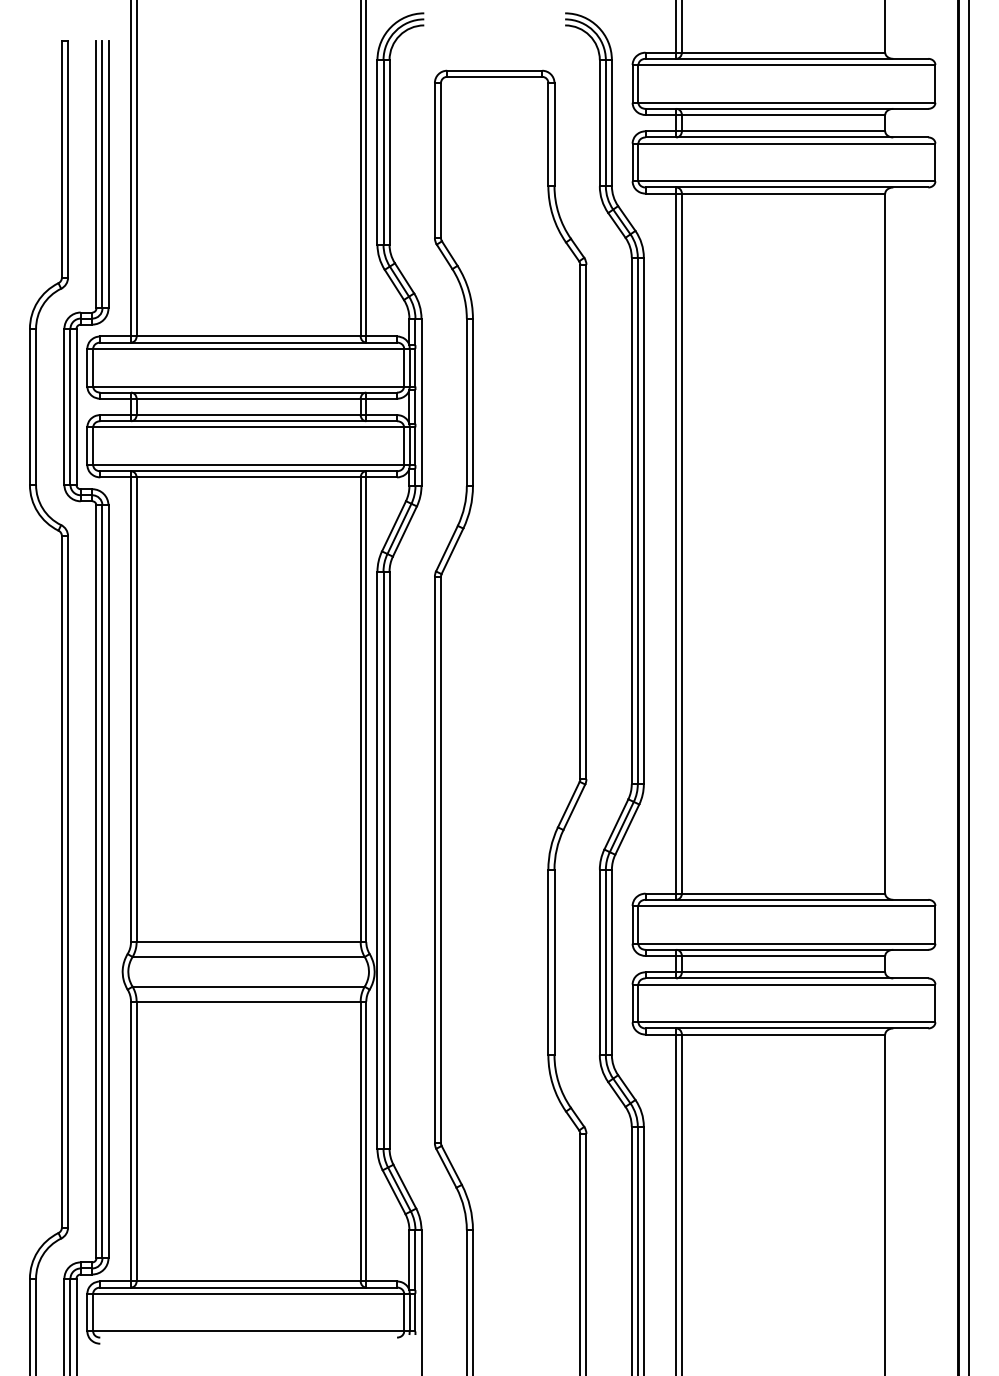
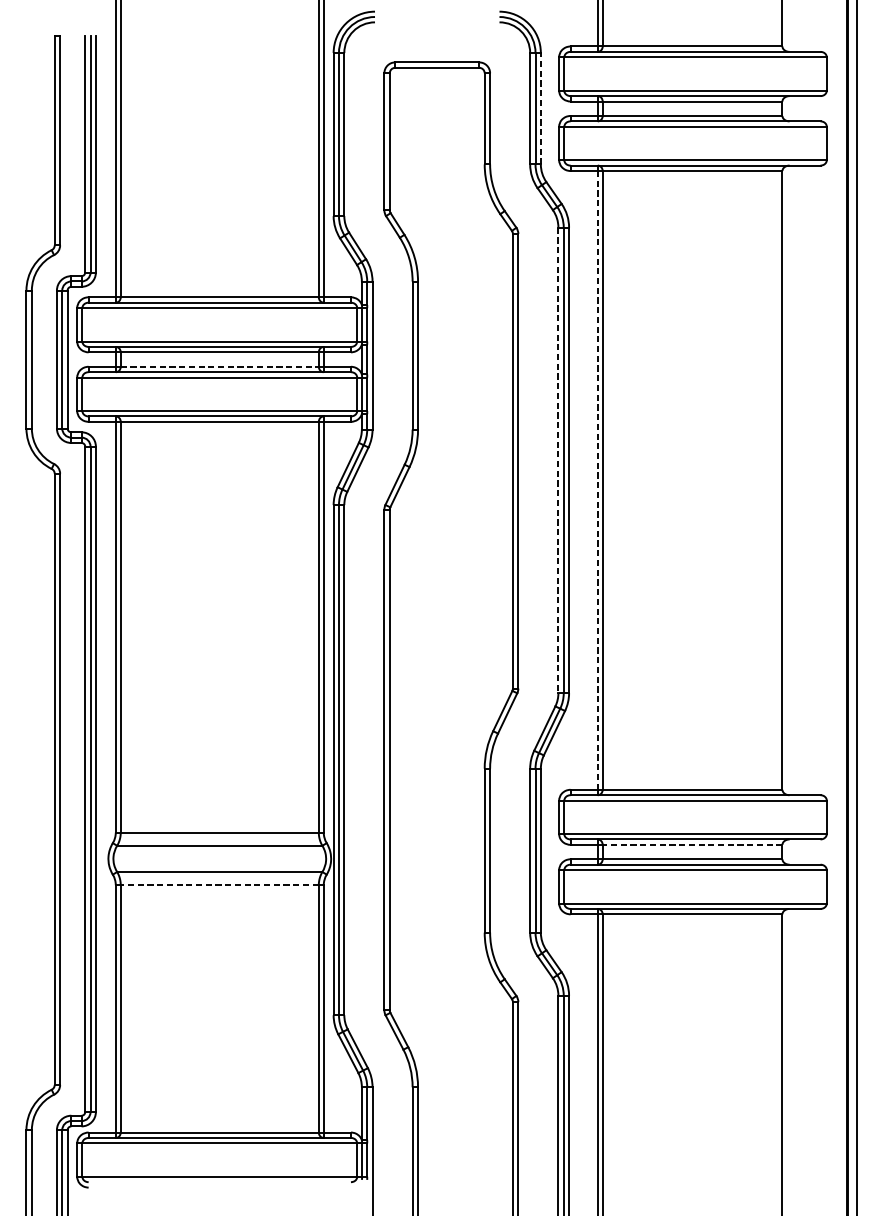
line: (611, 122) -> (540, 108), solid -> dashed
line: (249, 415) -> (220, 367), solid -> dashed
line: (631, 521) -> (558, 460), solid -> dashed
line: (676, 544) -> (597, 481), solid -> dashed
line: (783, 955) -> (692, 844), solid -> dashed
line: (248, 1001) -> (219, 885), solid -> dashed

